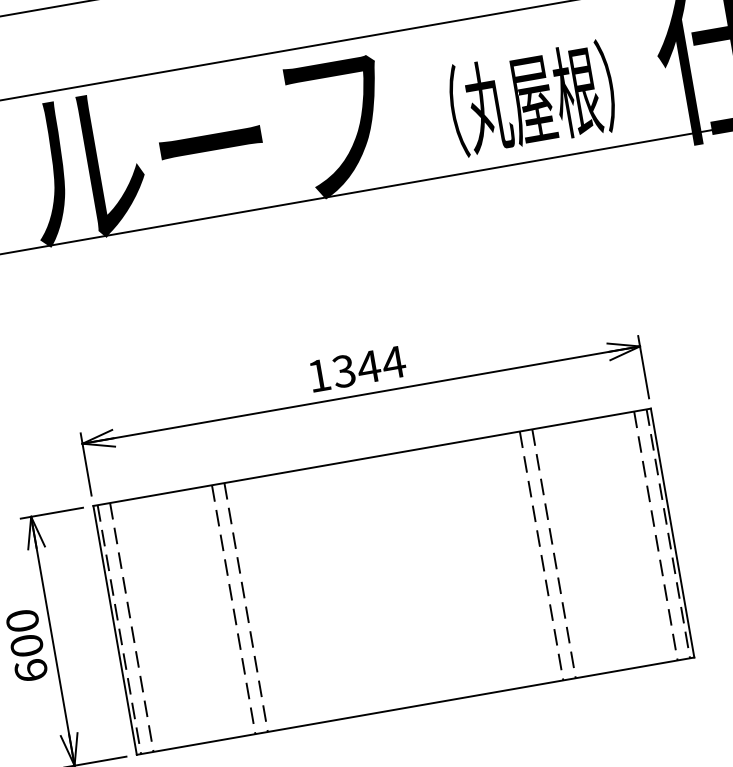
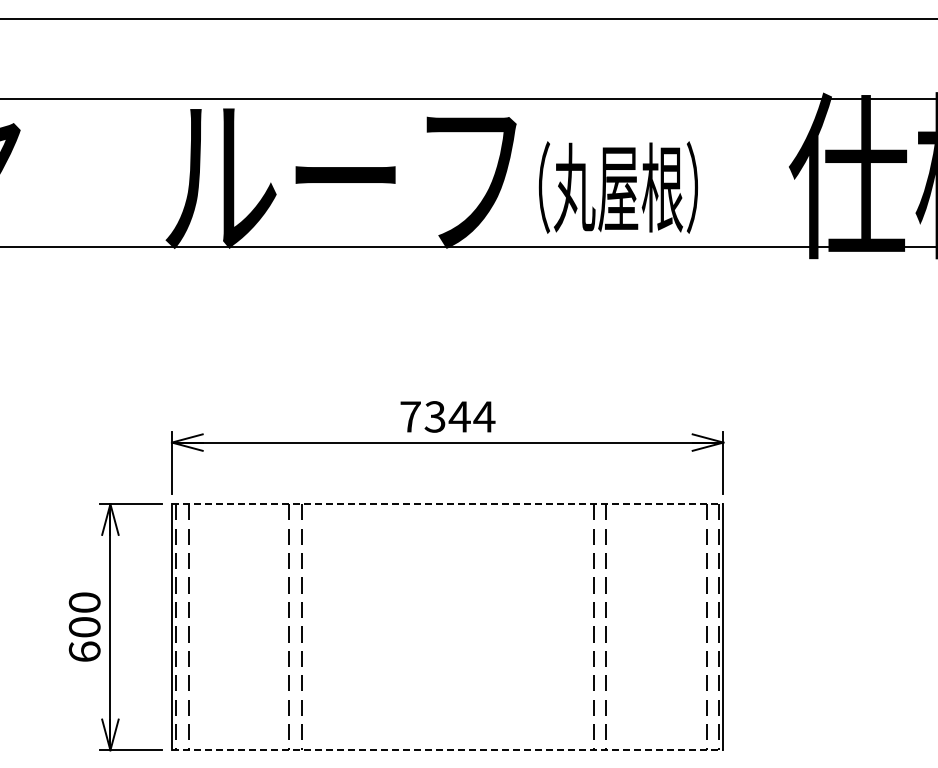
text: (531, 98) -> (617, 187), moved
text: (319, 375) -> (410, 416), 1344 -> 7344
line: (371, 457) -> (447, 504), solid -> dashed
line: (415, 706) -> (447, 750), solid -> dashed

